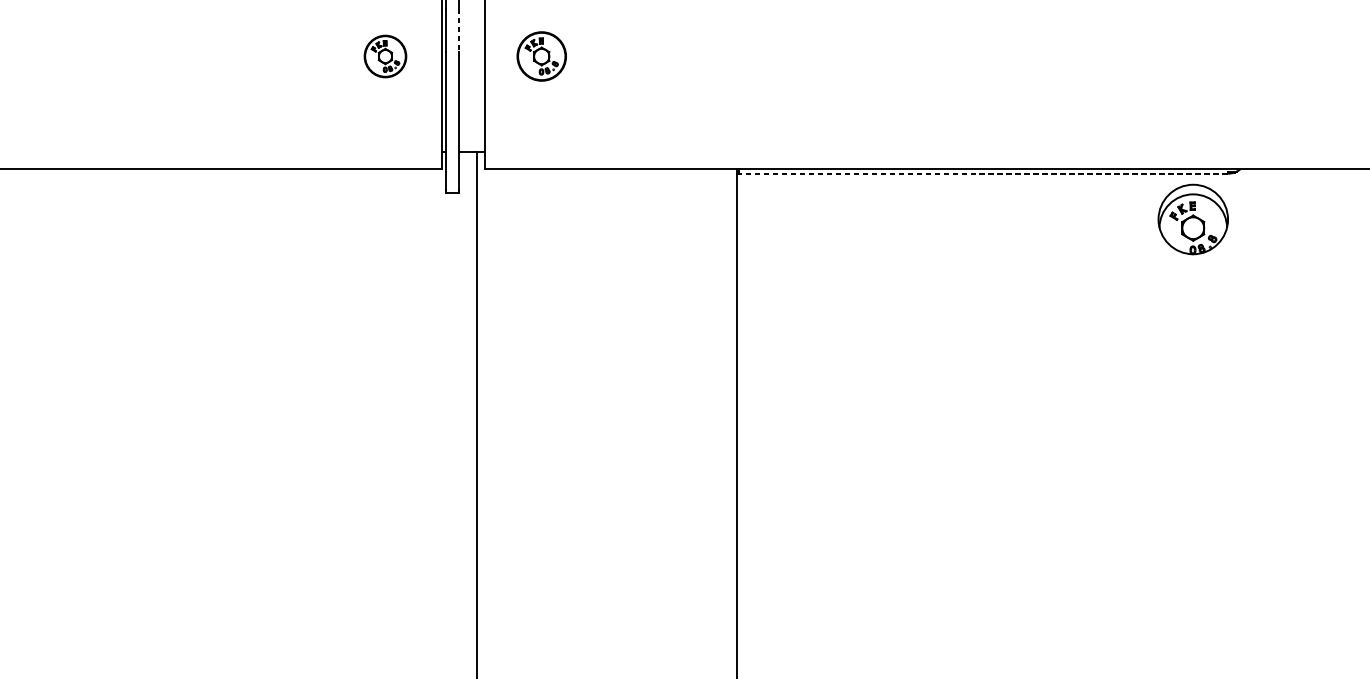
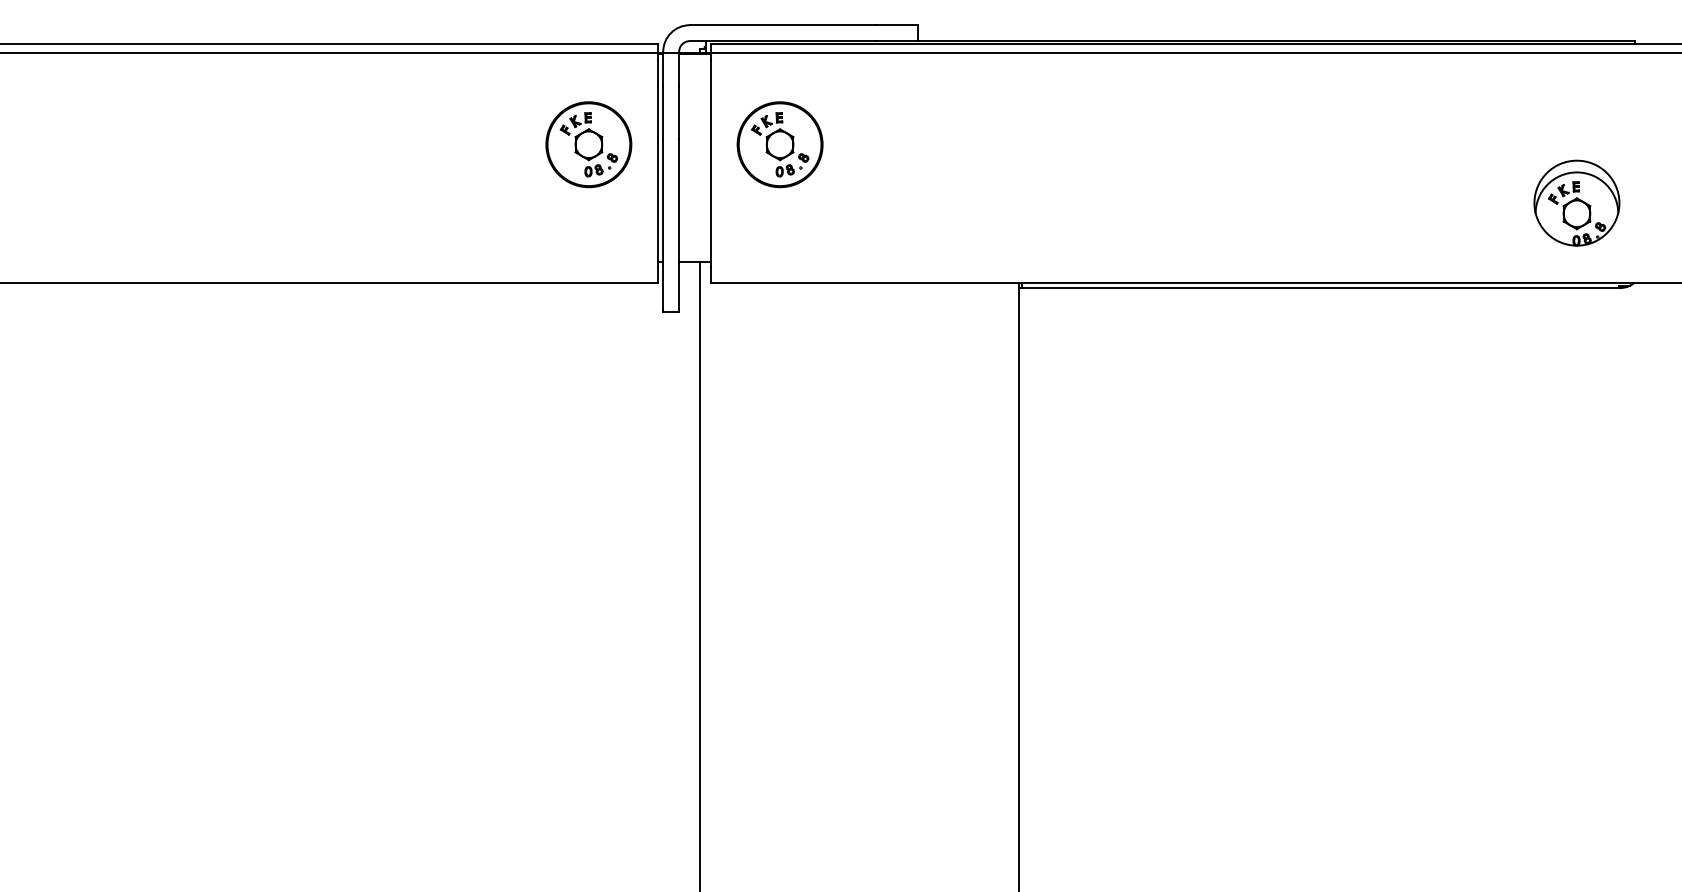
line: (459, 30) -> (679, 112), dashed -> solid
part: (385, 56) -> (588, 144), size x1.67
part: (541, 56) -> (779, 144), size x1.43
line: (983, 173) -> (1320, 288), dashed -> solid
part: (1192, 218) -> (1576, 202), moved

